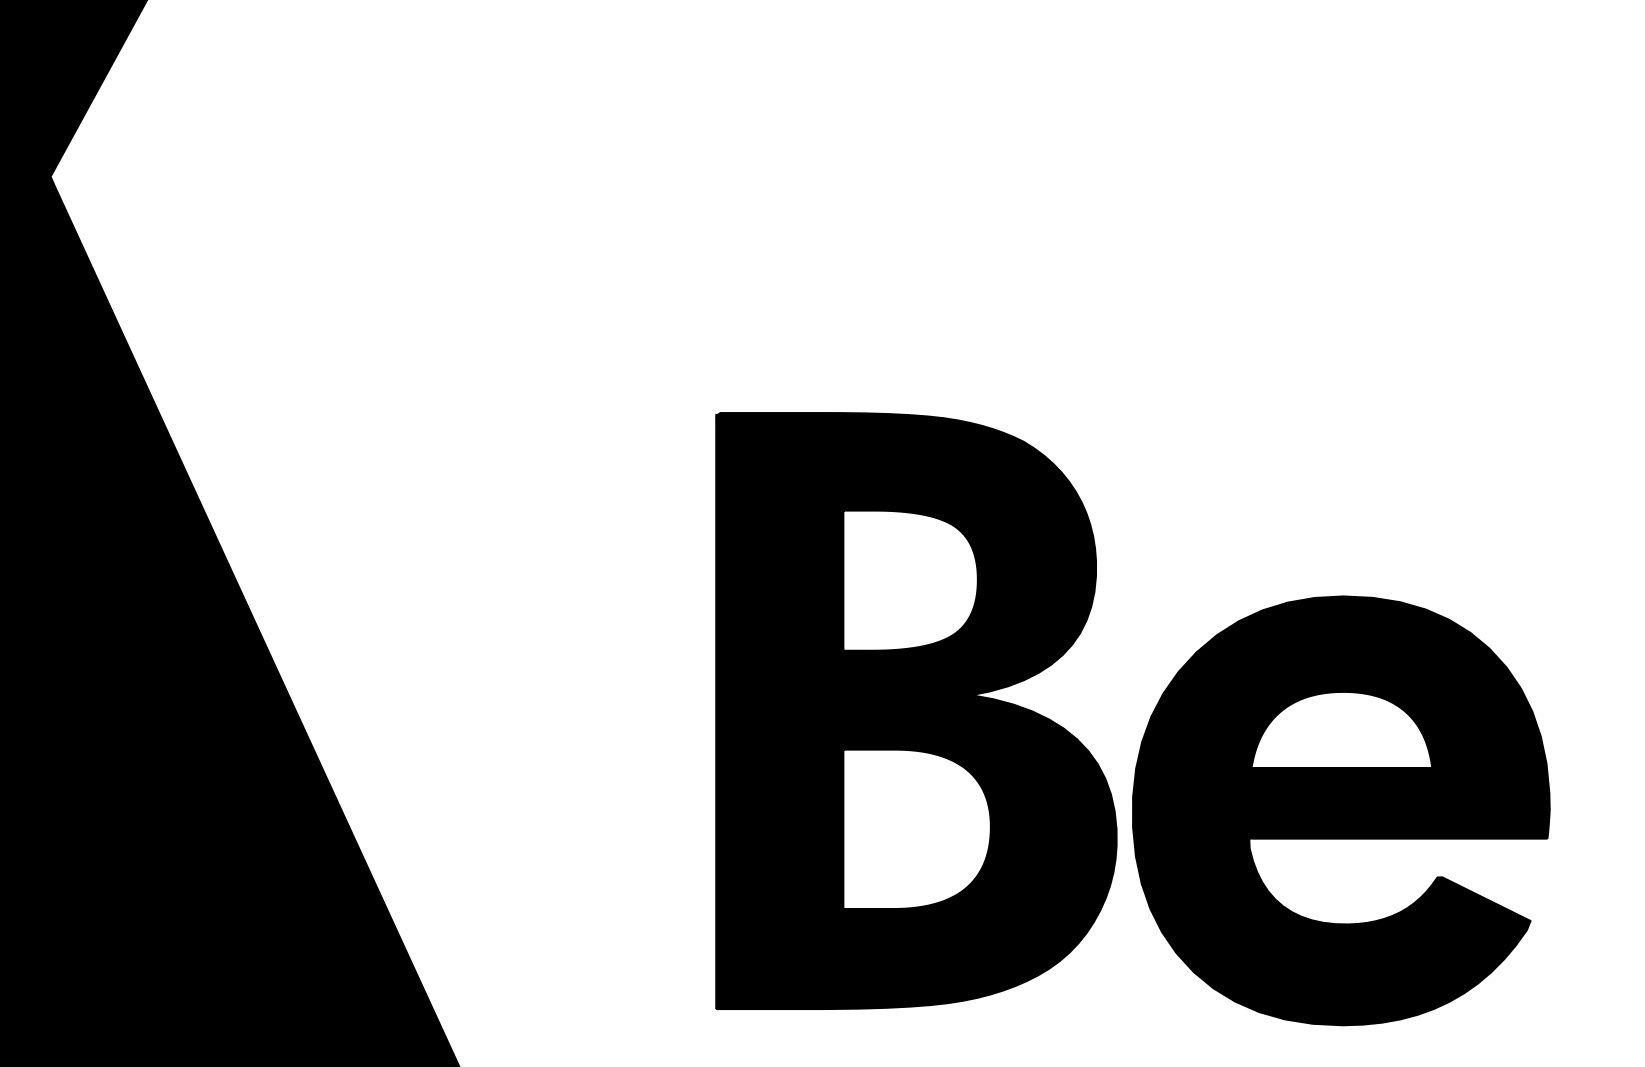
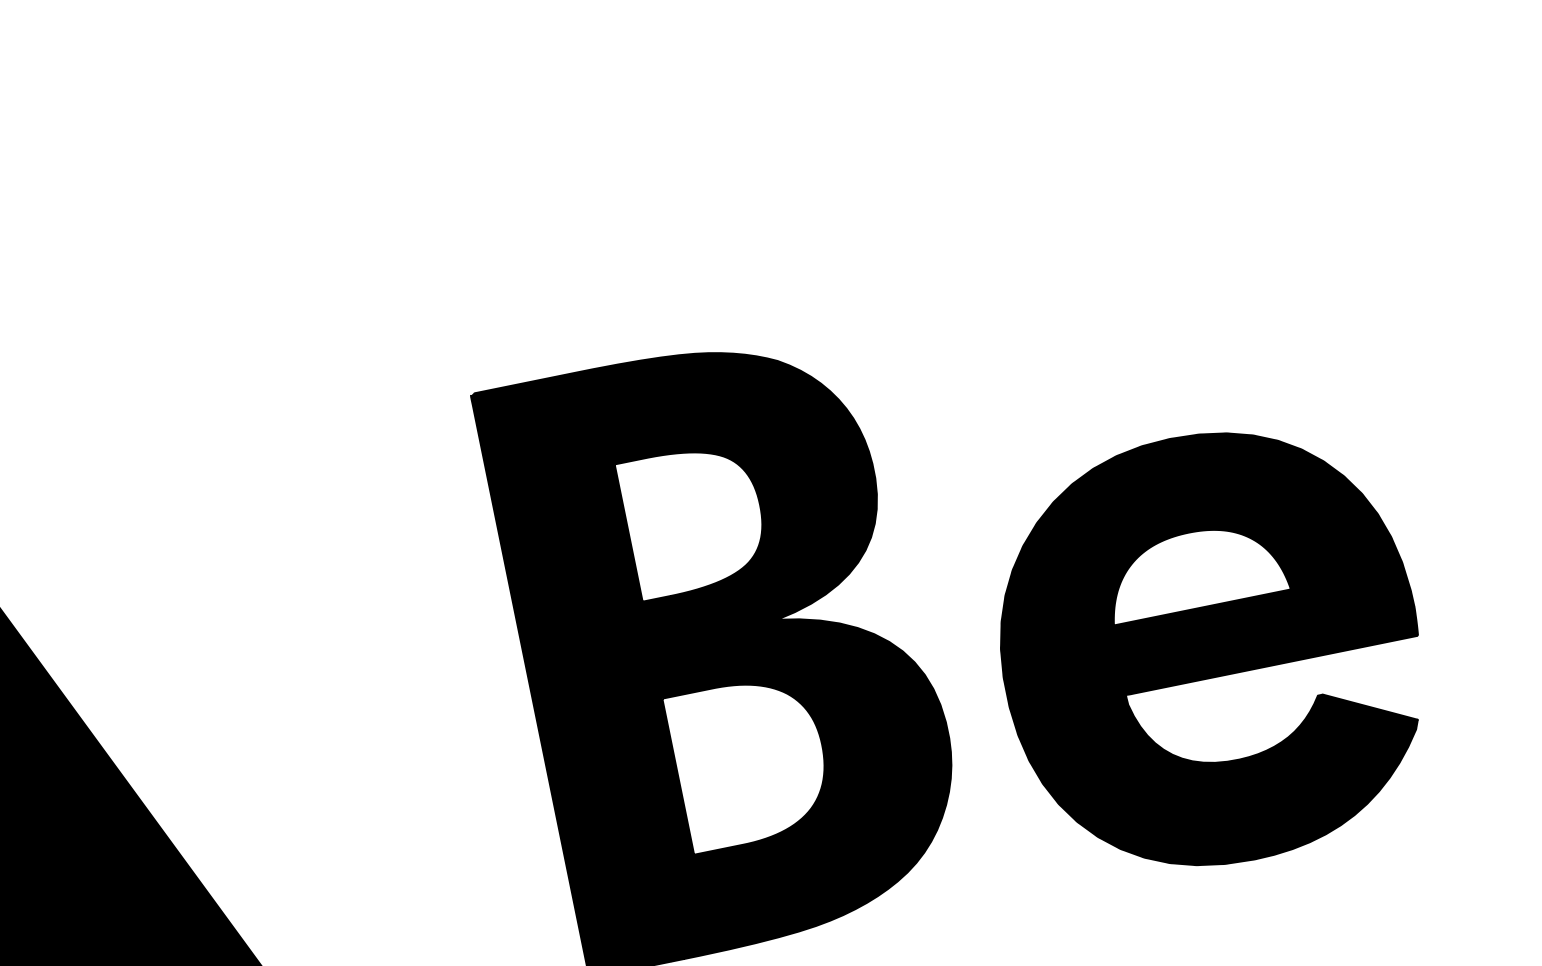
part: (1341, 810) -> (1210, 649), moved

